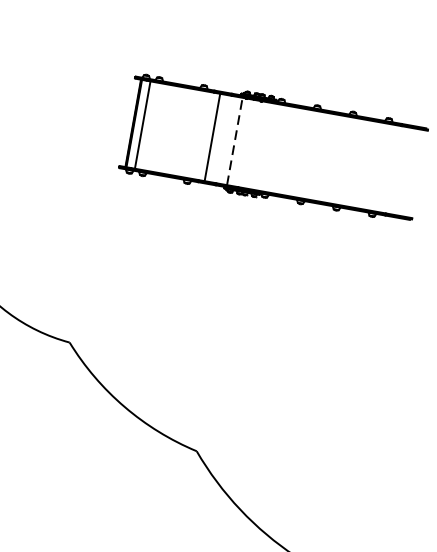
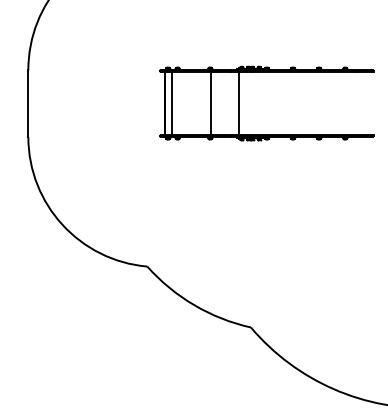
line: (212, 137) -> (210, 103), moved
line: (234, 141) -> (238, 103), dashed -> solid

